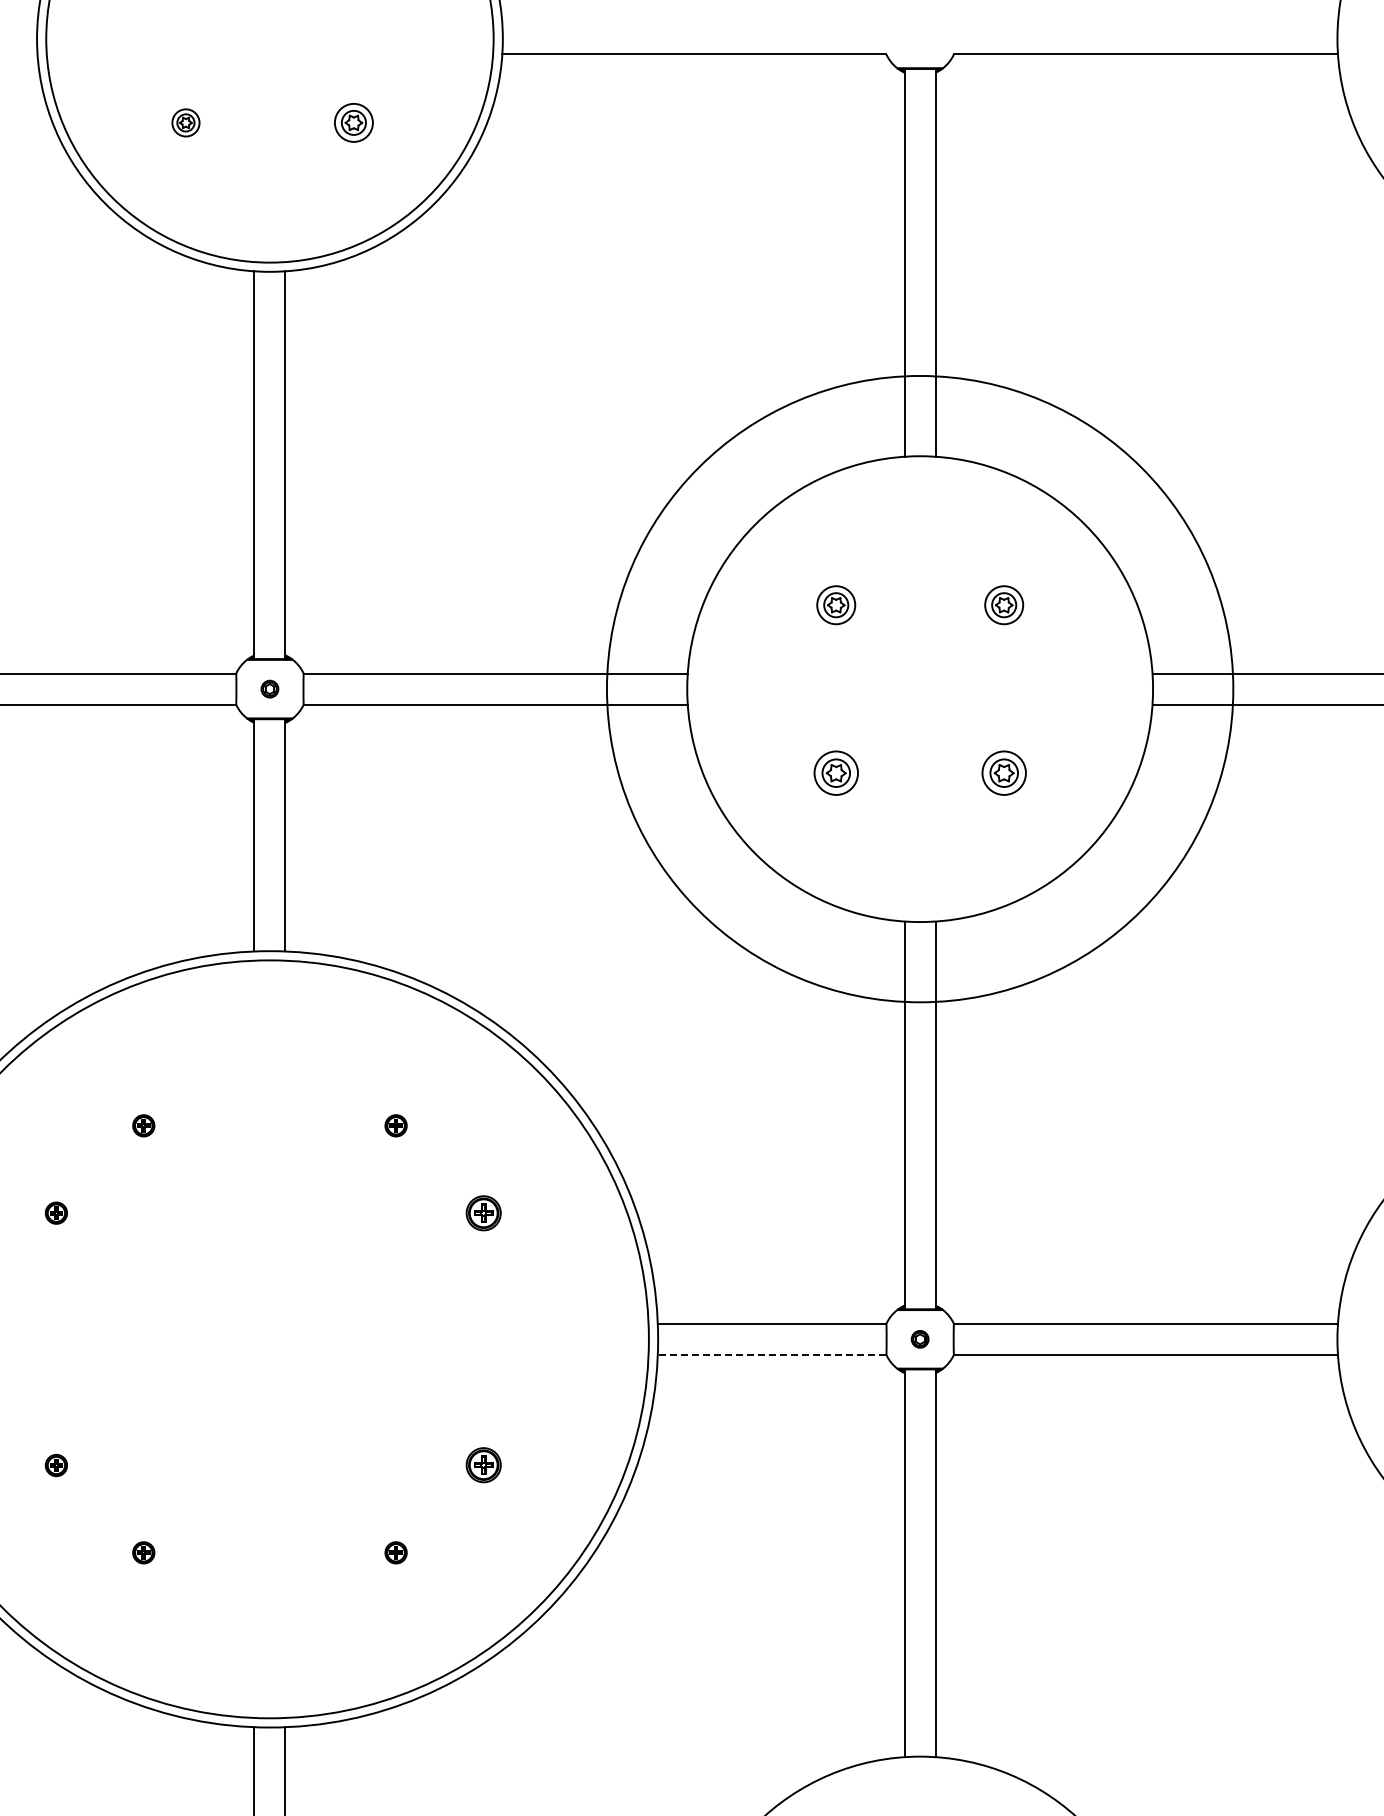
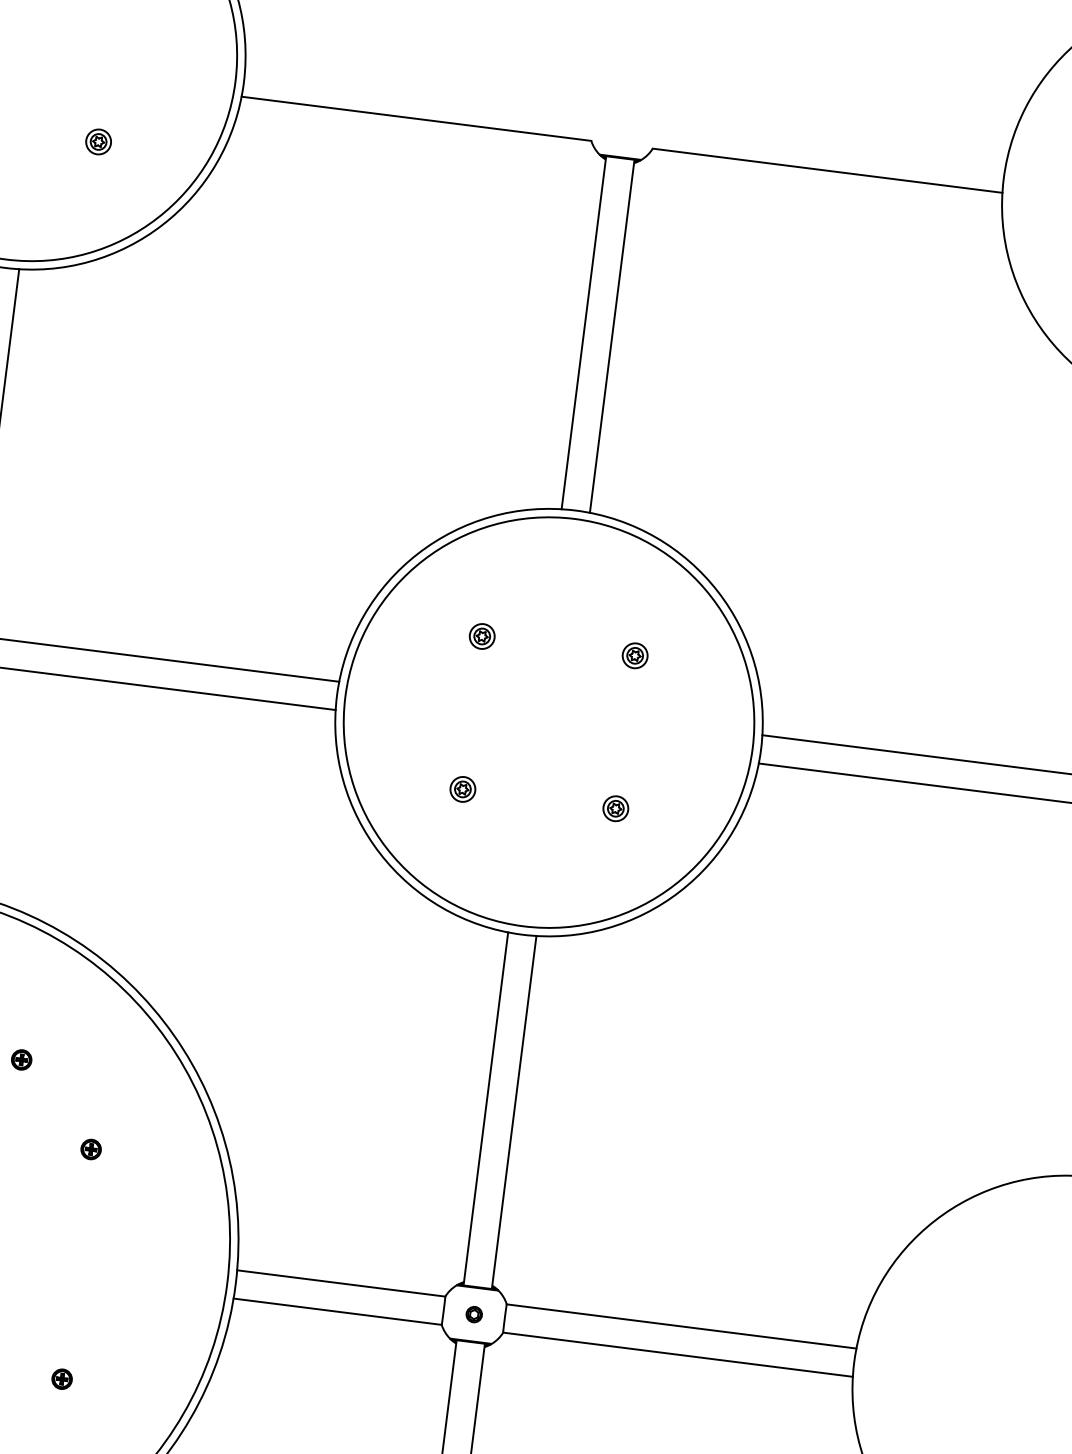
part: (353, 122) -> (98, 141), size x0.71
part: (835, 604) -> (481, 635), size x0.71
part: (1003, 604) -> (634, 655), size x0.71
circle: (919, 688) -> (548, 721), size x0.71
part: (835, 772) -> (462, 788), size x0.62
part: (1003, 772) -> (615, 808), size x0.62
part: (482, 1212) -> (90, 1148), size x0.62
line: (771, 1354) -> (337, 1311), dashed -> solid
part: (482, 1465) -> (61, 1379), size x0.62

